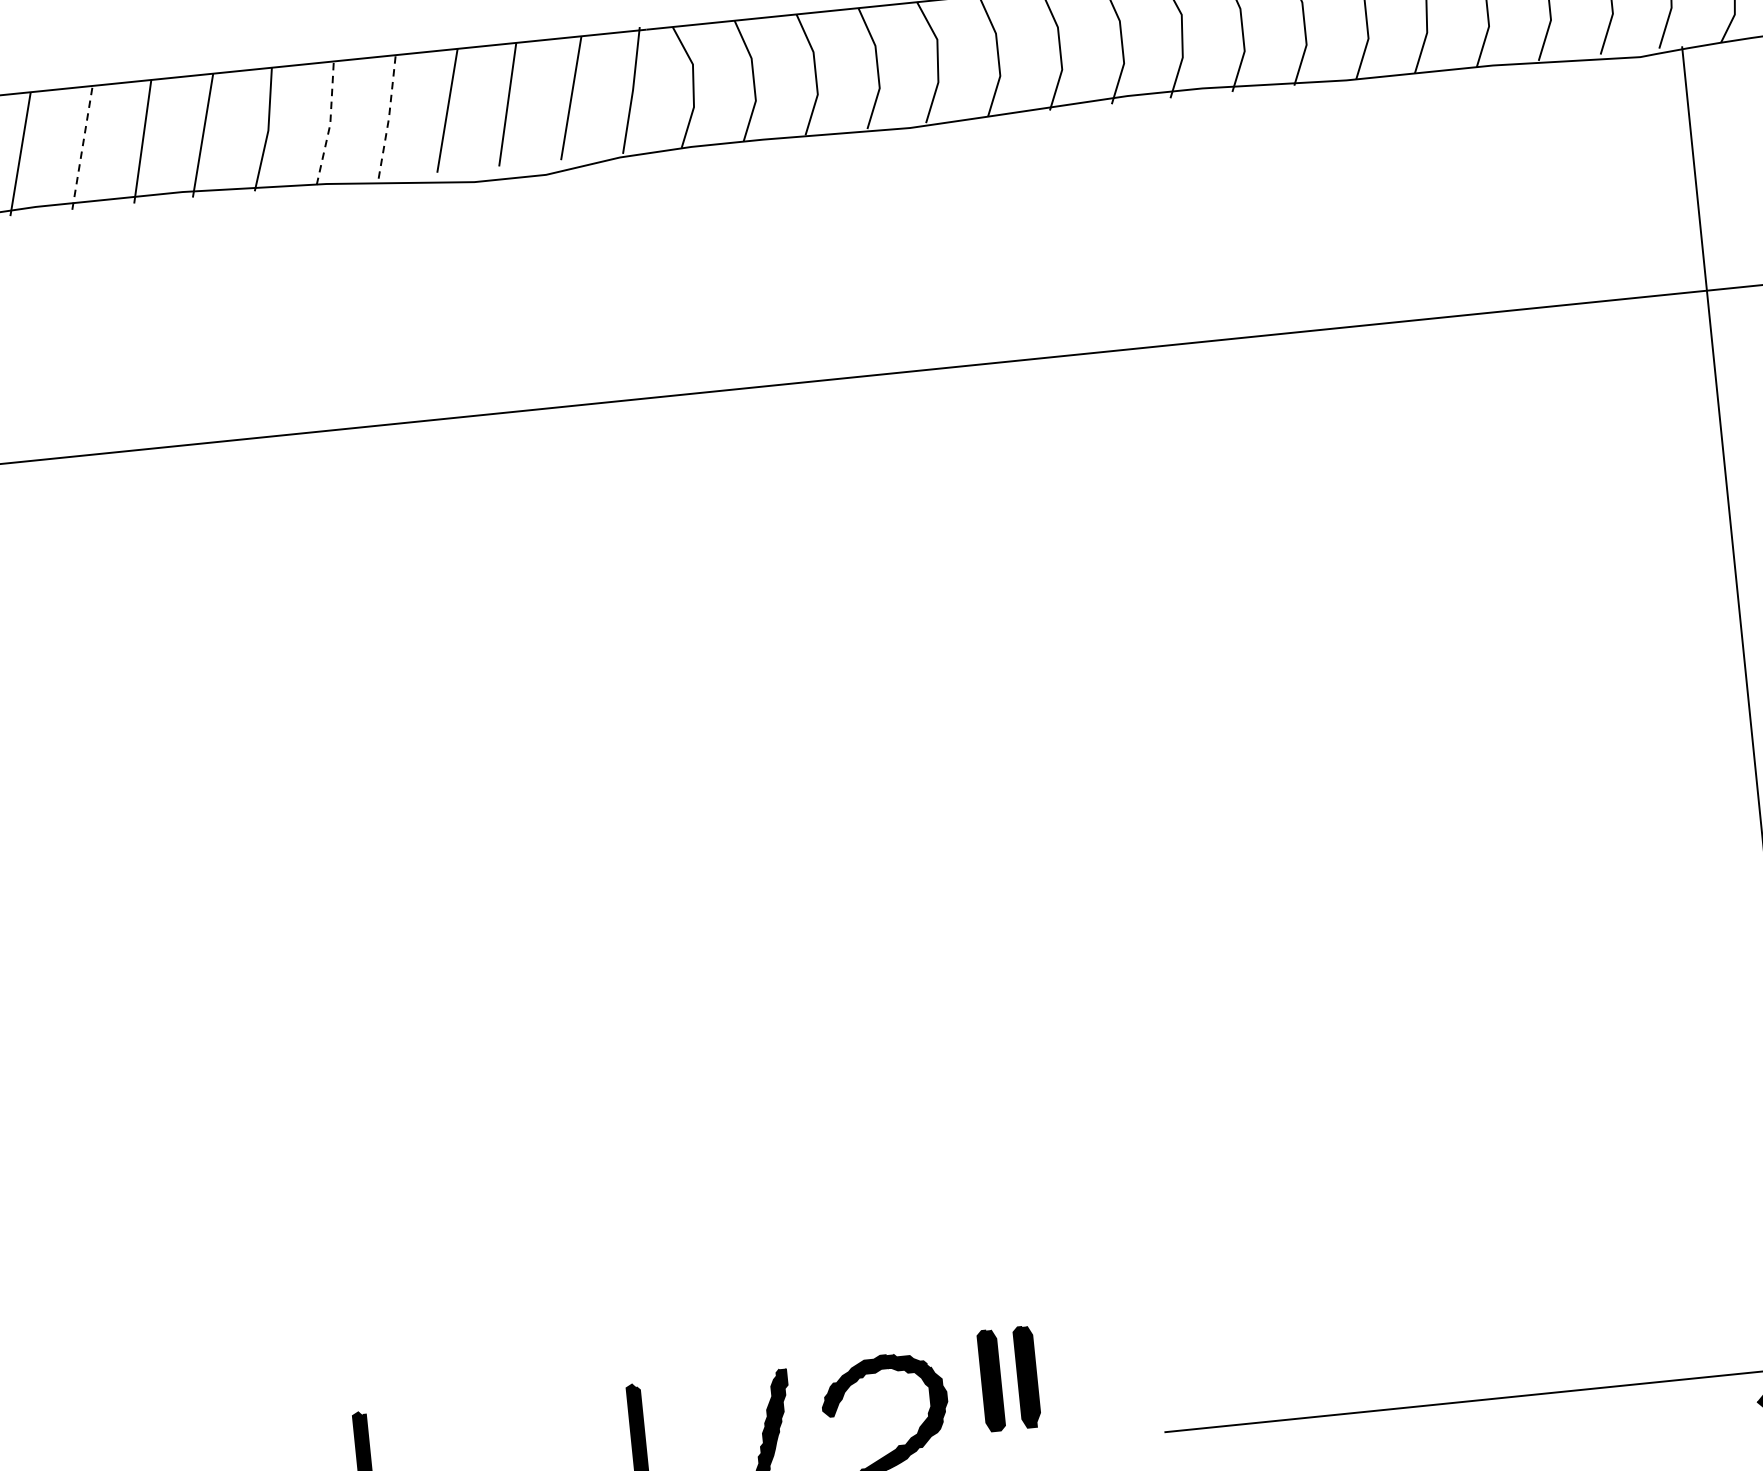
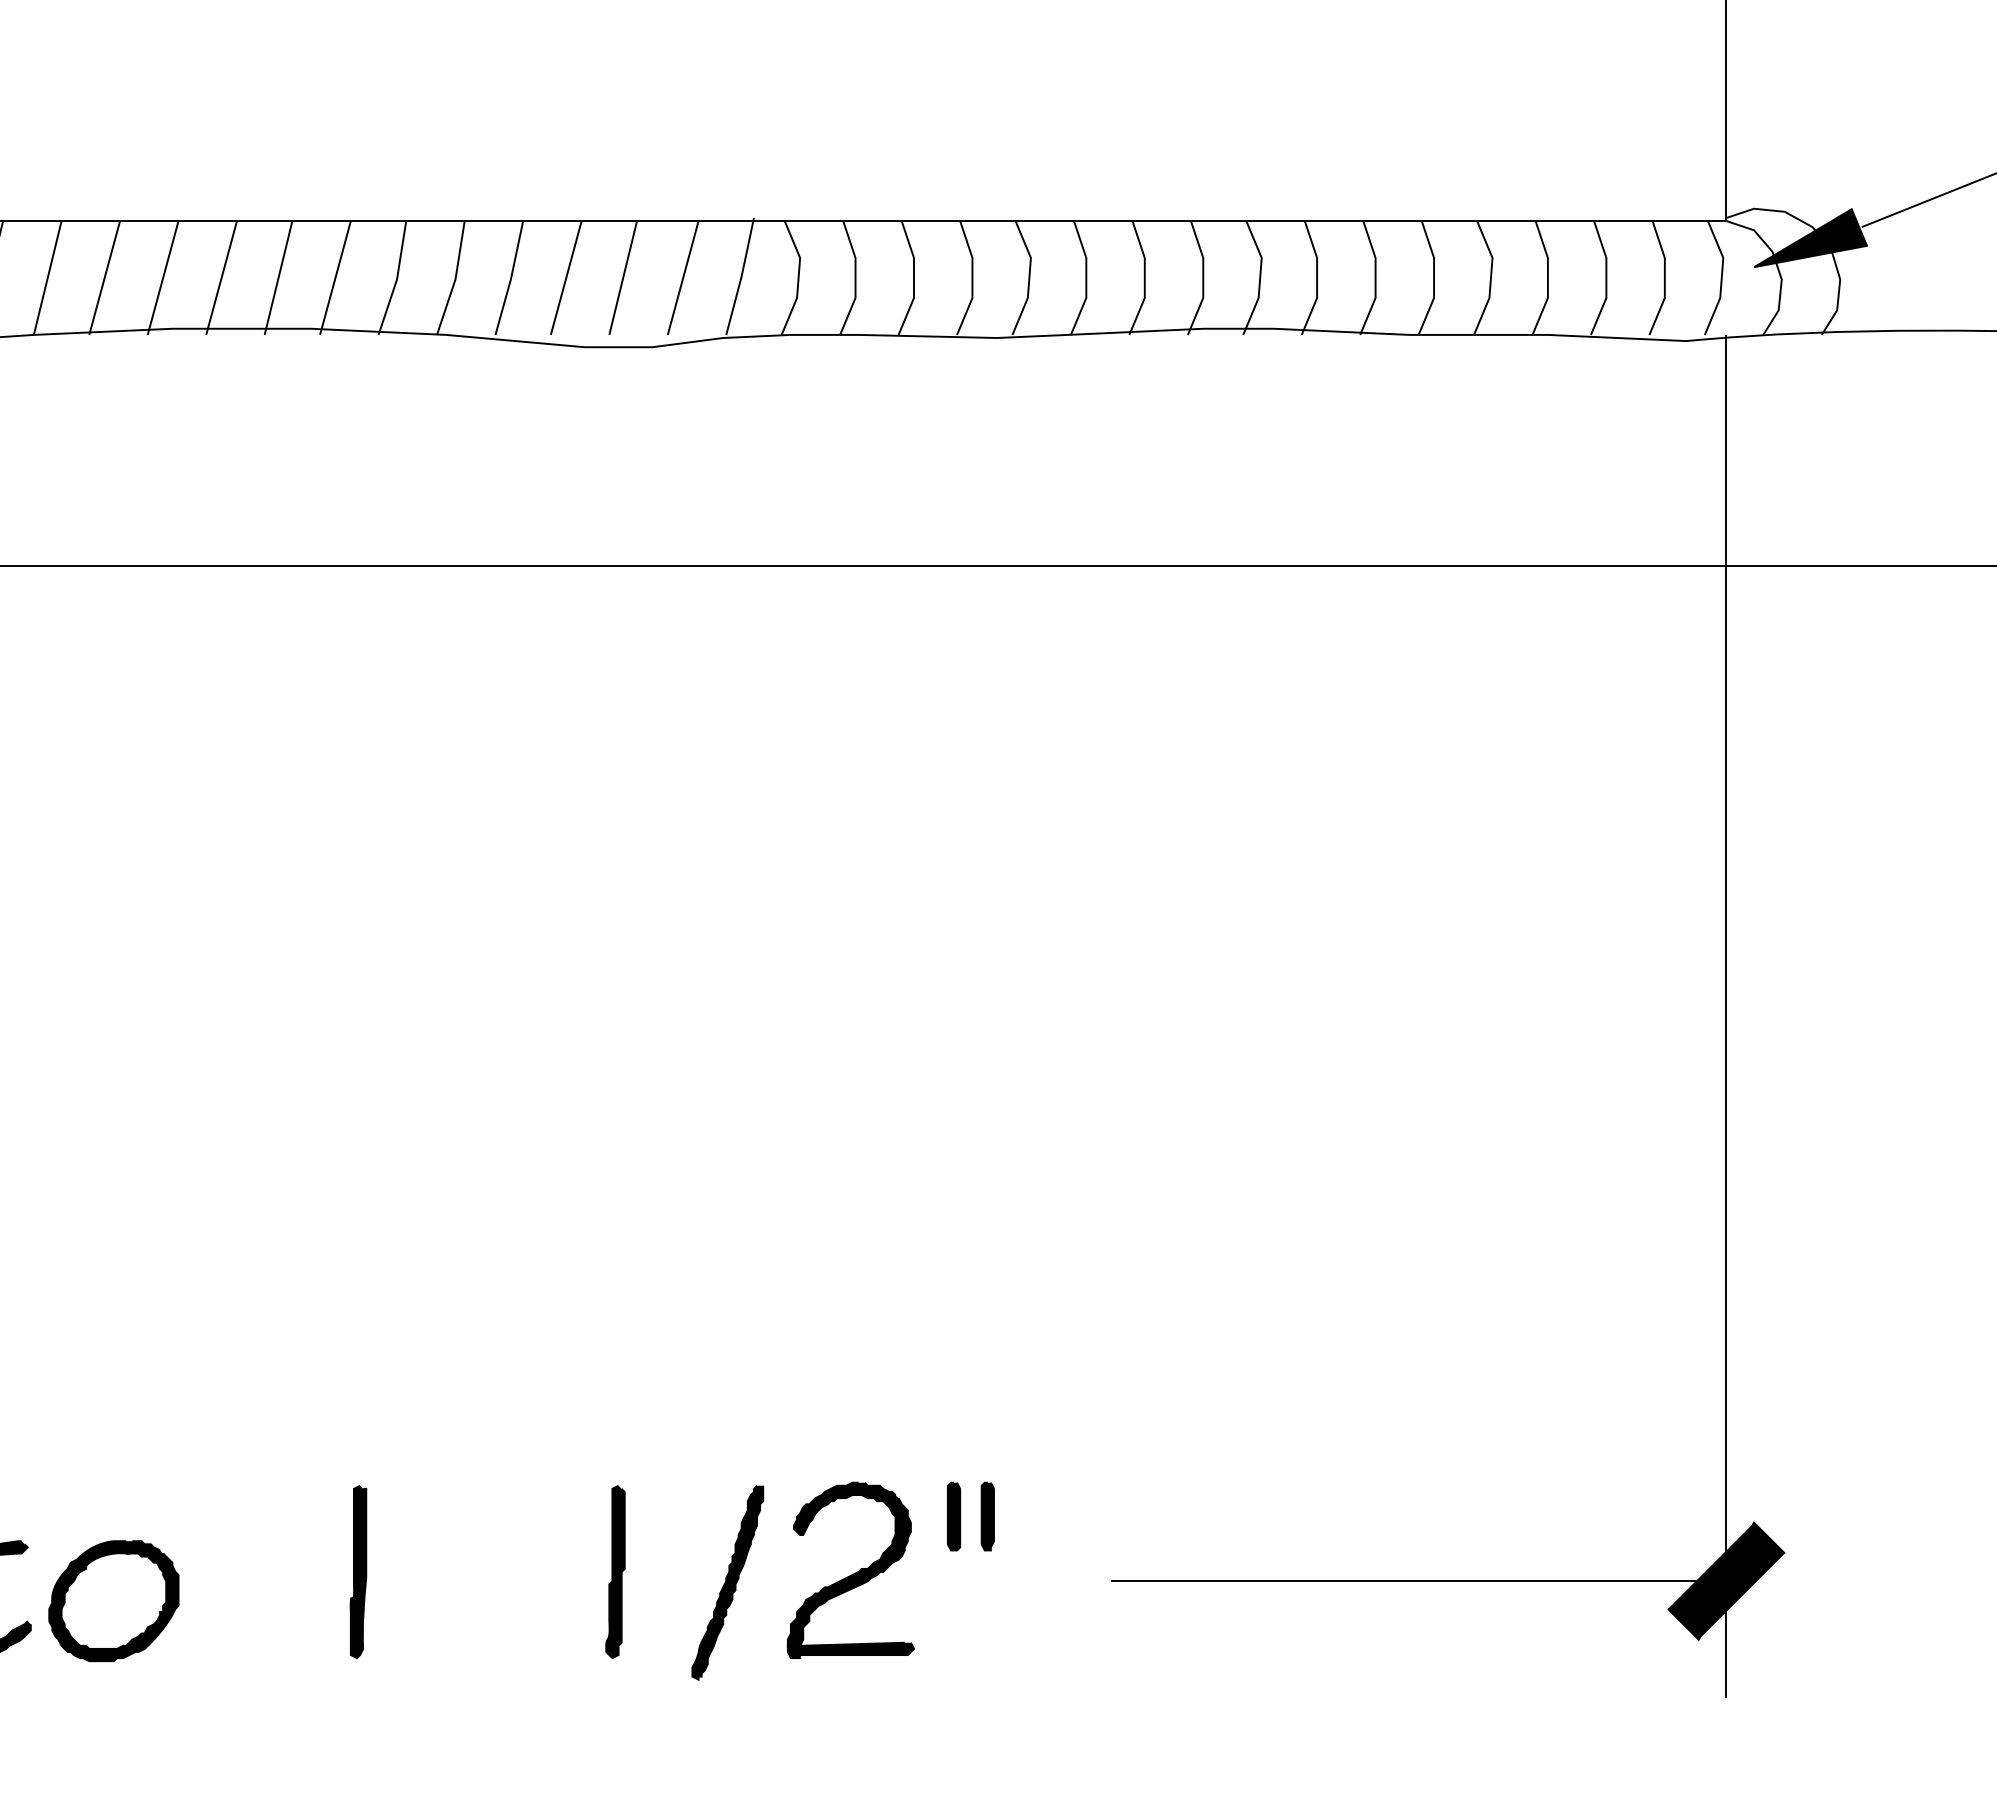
line: (389, 117) -> (511, 278), dashed -> solid
line: (330, 124) -> (455, 279), dashed -> solid
line: (82, 147) -> (221, 277), dashed -> solid
part: (1026, 1377) -> (987, 1516), size x0.71
part: (990, 1380) -> (953, 1516), size x0.71

